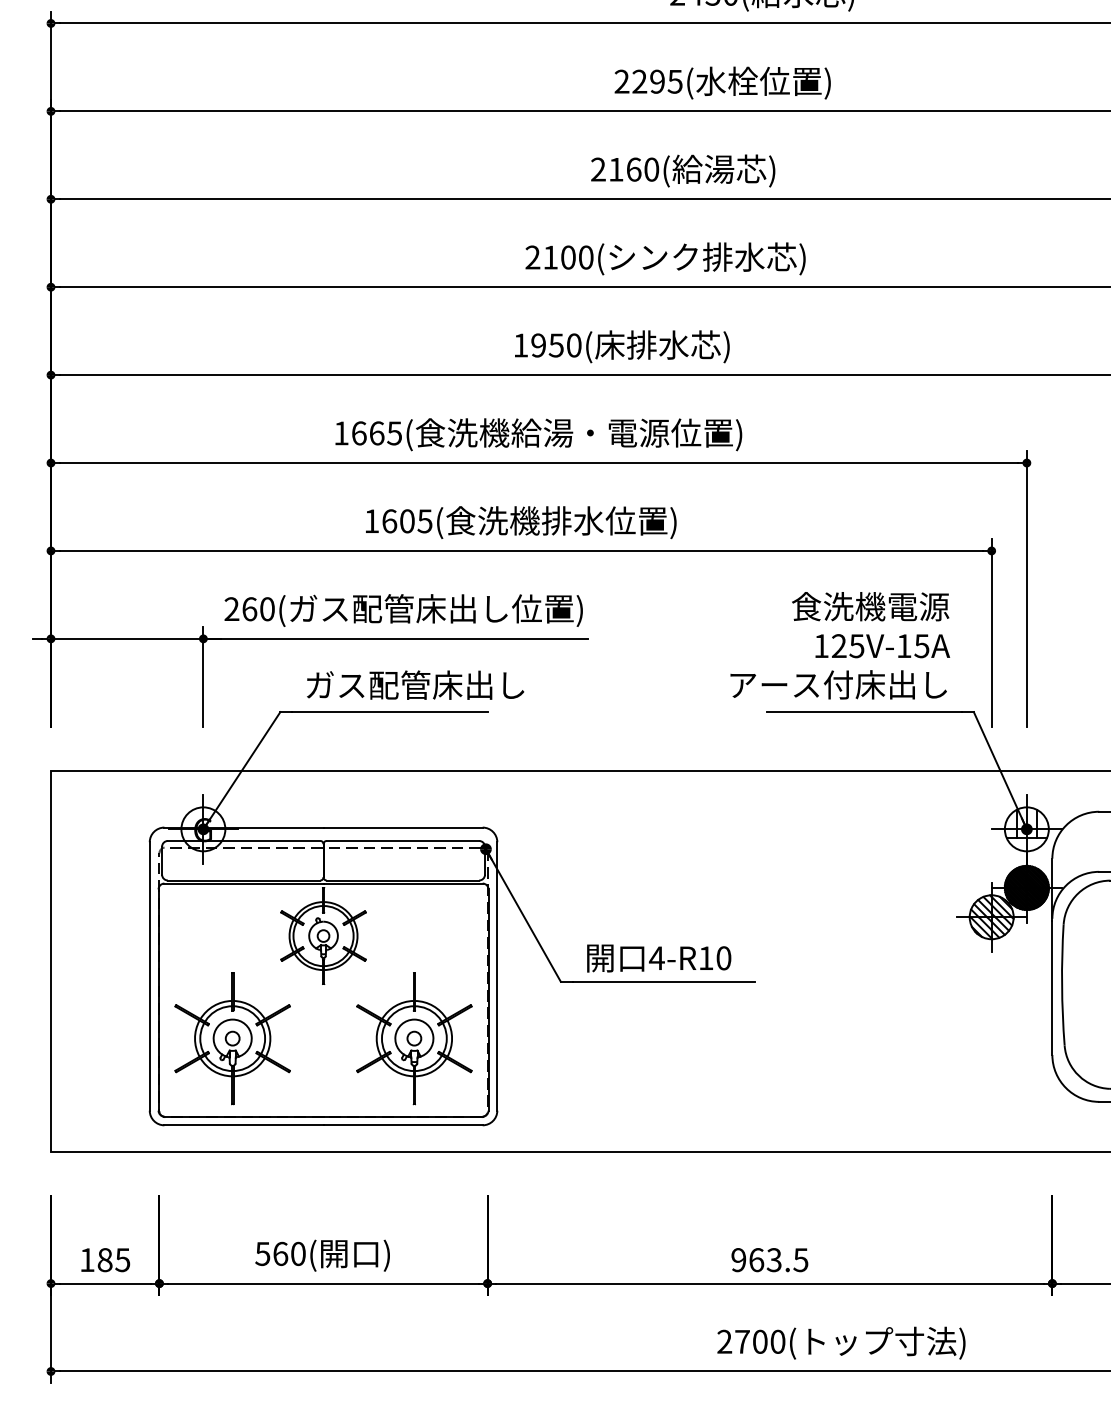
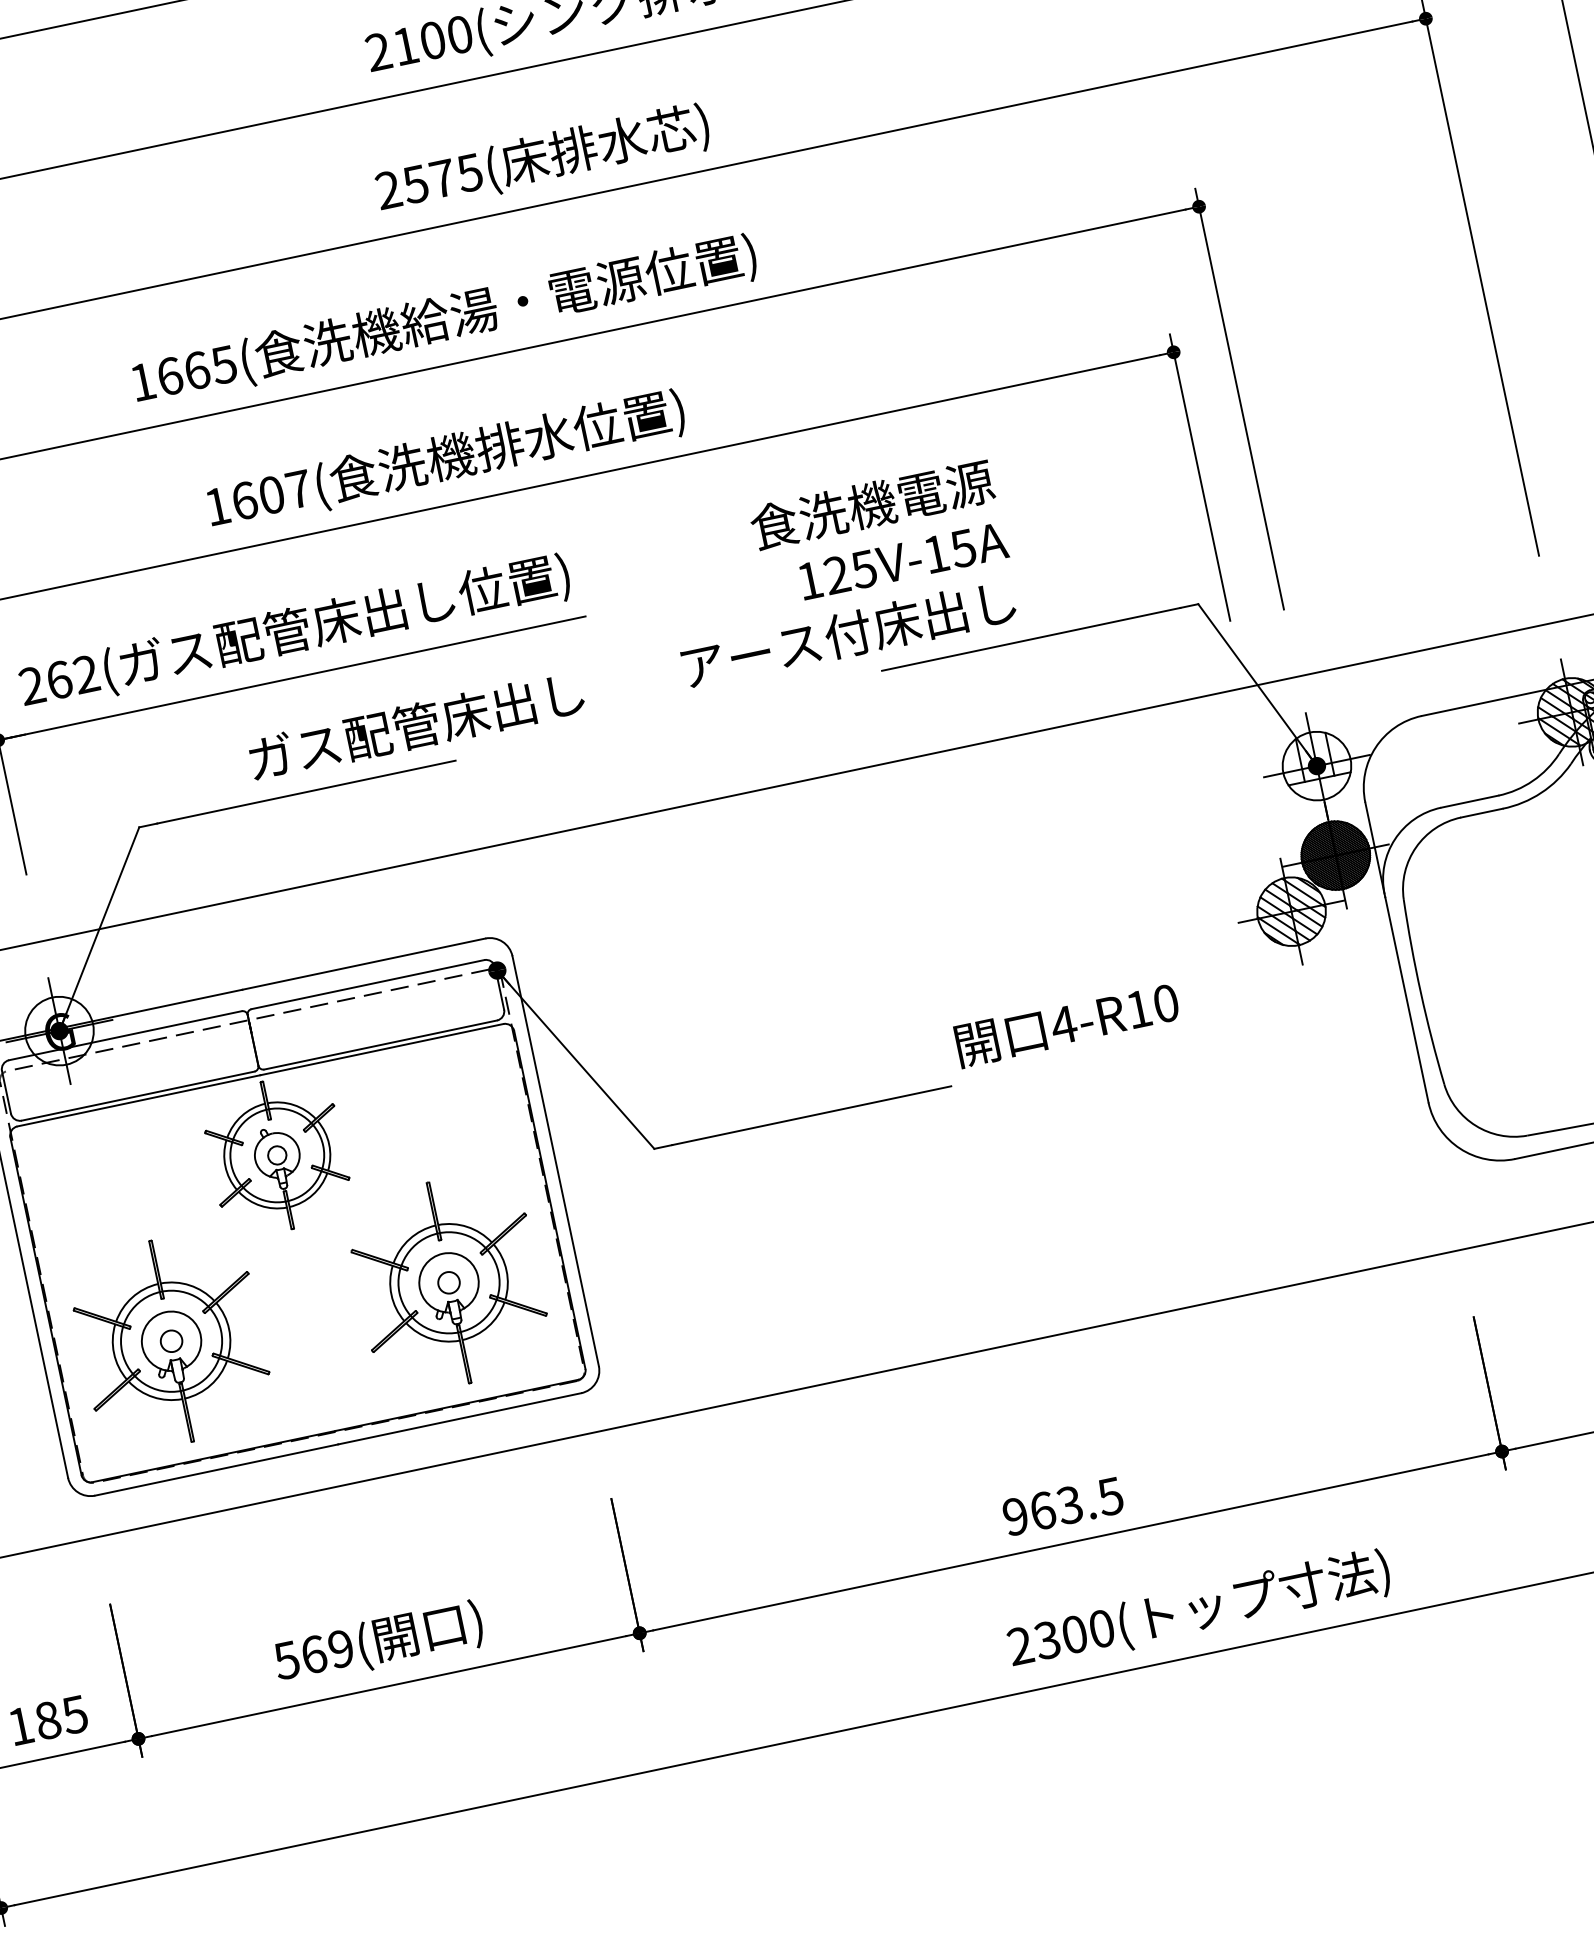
text: (547, 345) -> (429, 181), 1950( -> 2575(
text: (424, 521) -> (298, 489), 1605 -> 1607
text: (267, 609) -> (86, 674), 260 -> 262
text: (840, 645) -> (838, 573), moved
text: (415, 684) -> (416, 724), moved
text: (659, 958) -> (1067, 1024), moved
text: (298, 1253) -> (341, 1648), 560( -> 569(
text: (741, 1341) -> (1046, 1640), 2700 -> 2300

